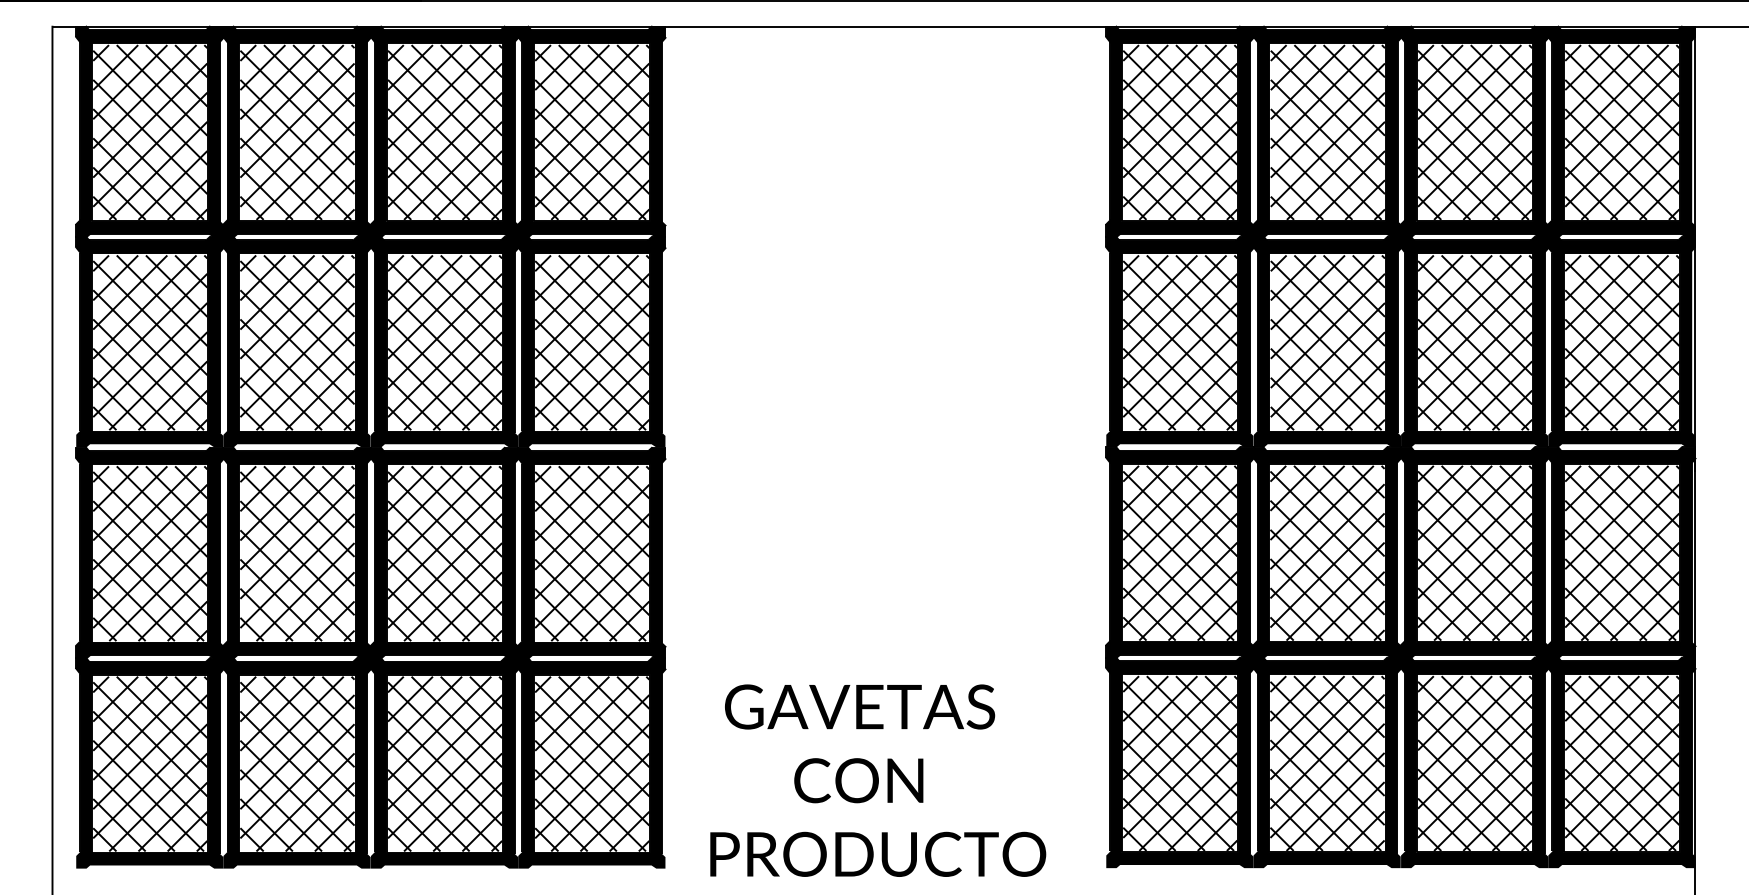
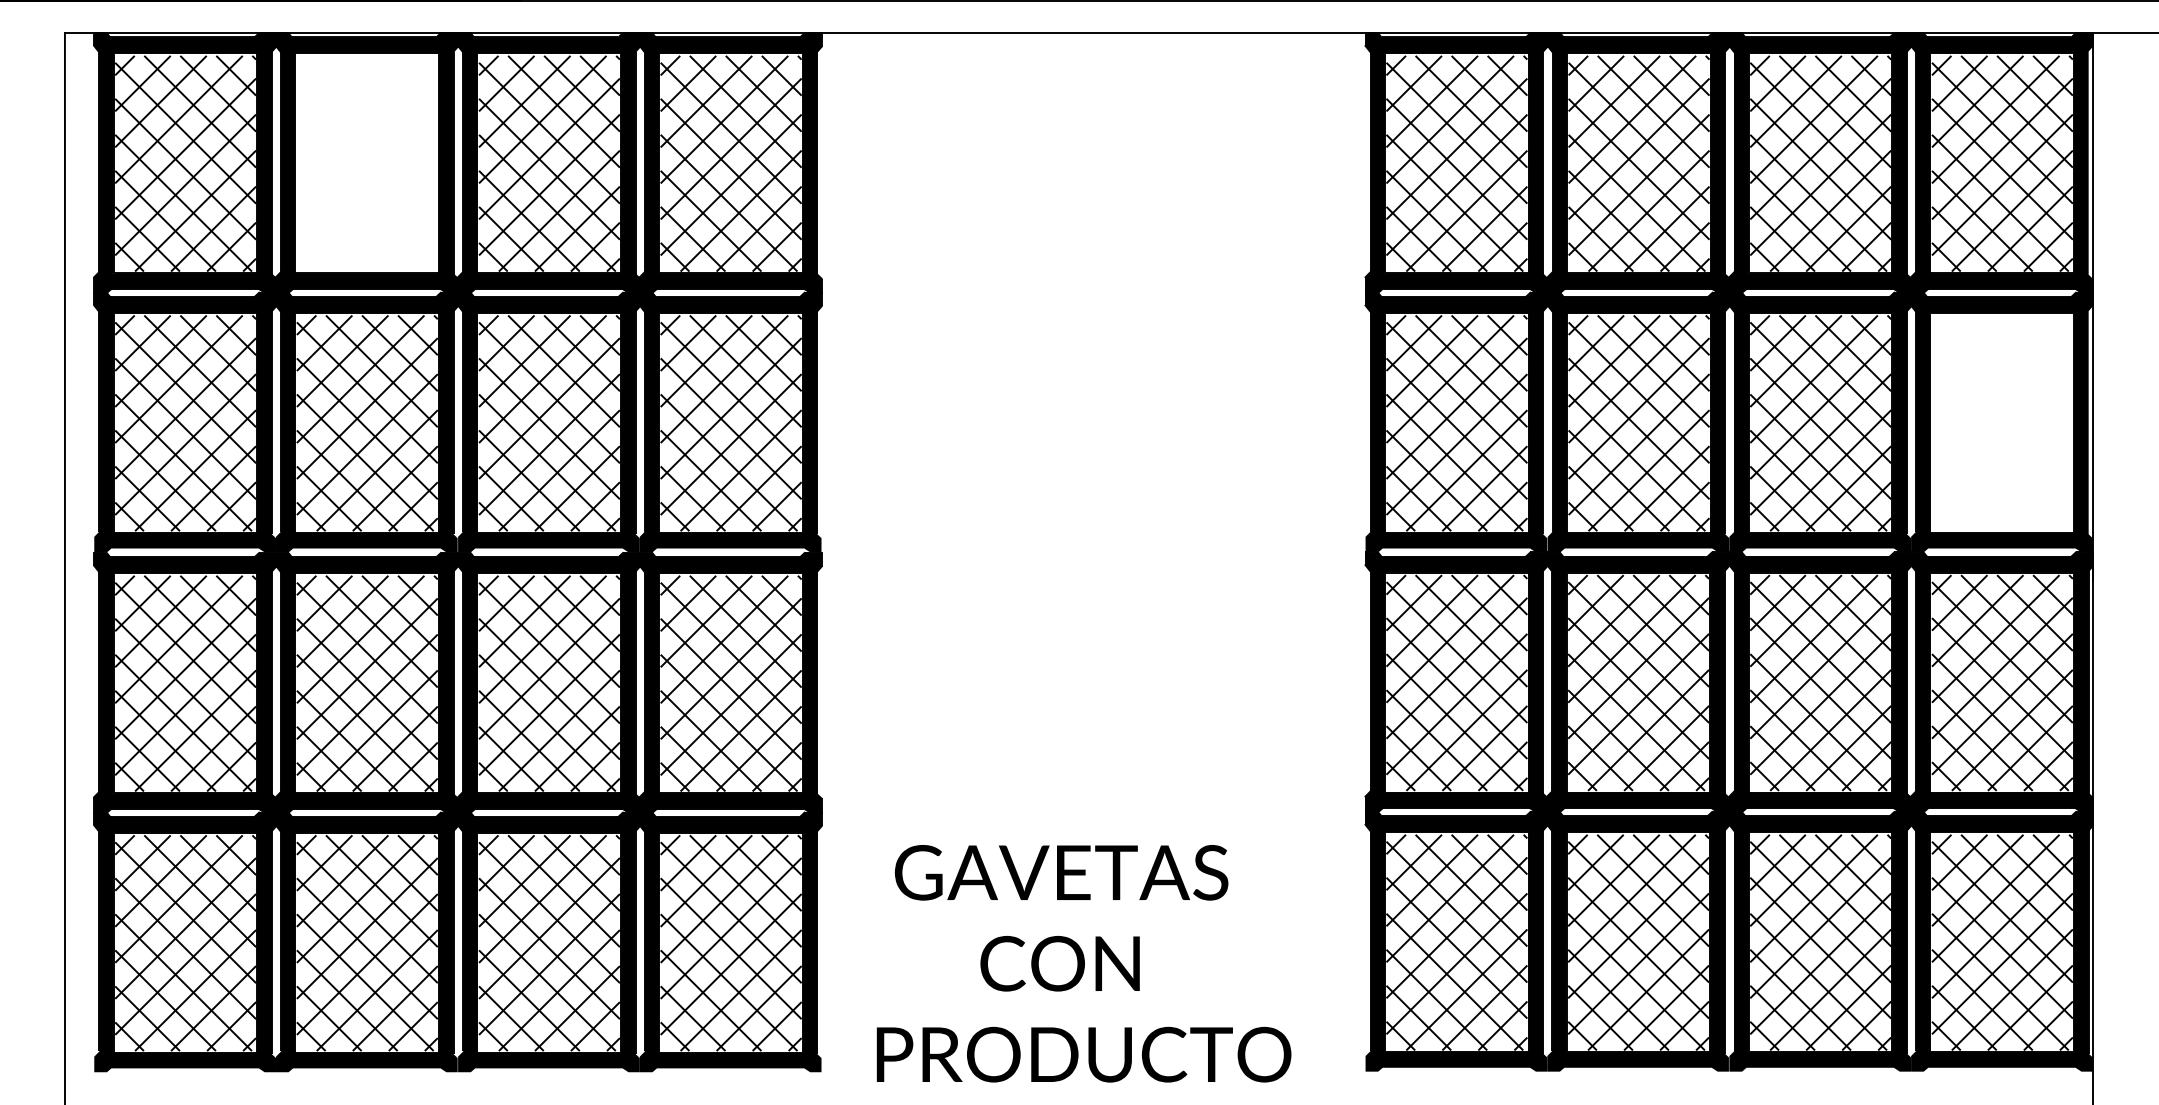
hatch: (297, 132) -> (367, 163), removed
hatch: (1622, 342) -> (2002, 422), removed

